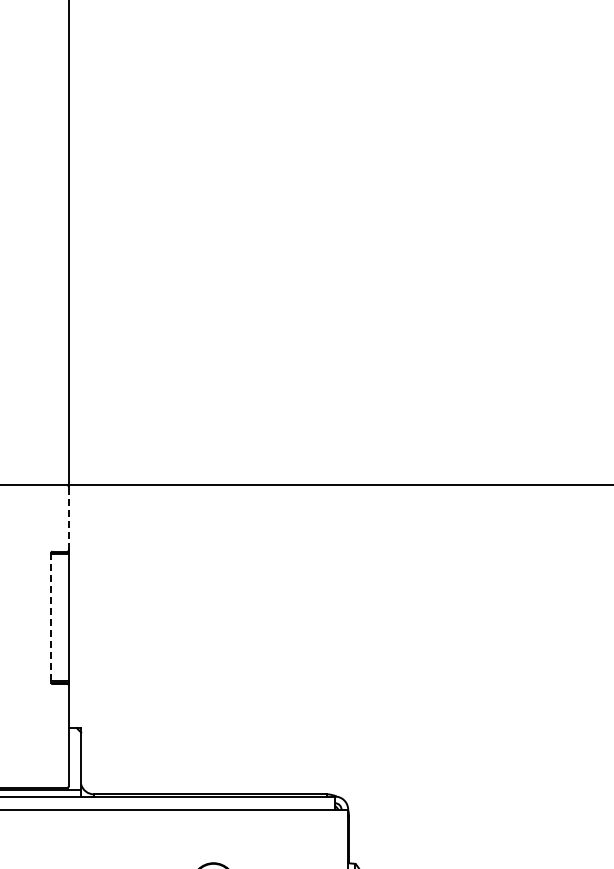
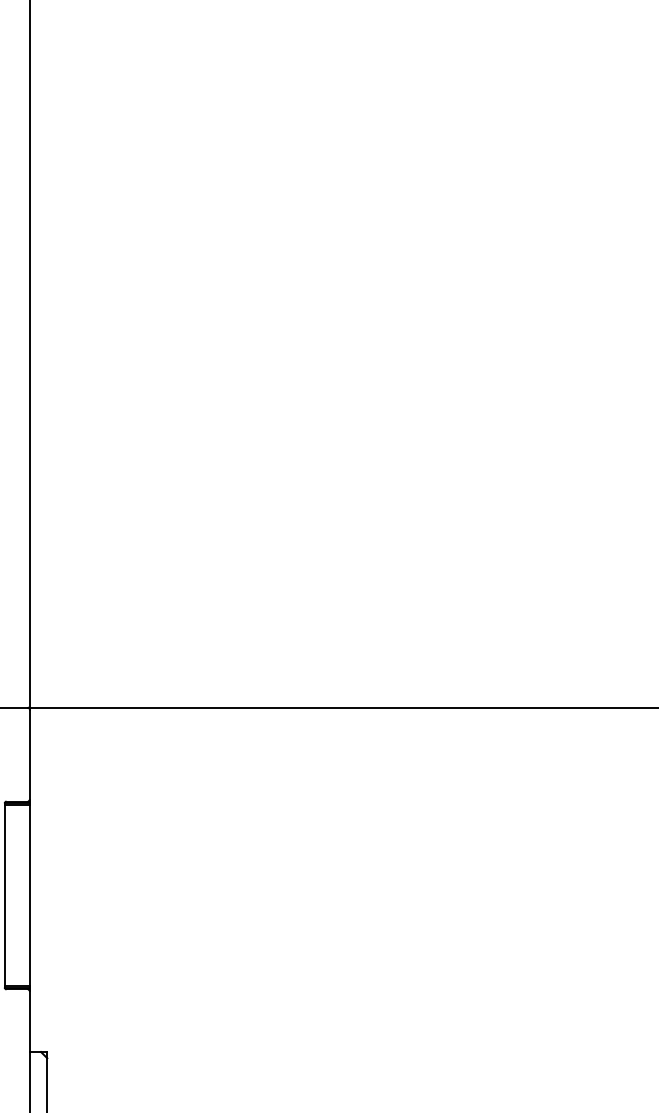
line: (68, 518) -> (29, 754), dashed -> solid
line: (51, 617) -> (5, 895), dashed -> solid

